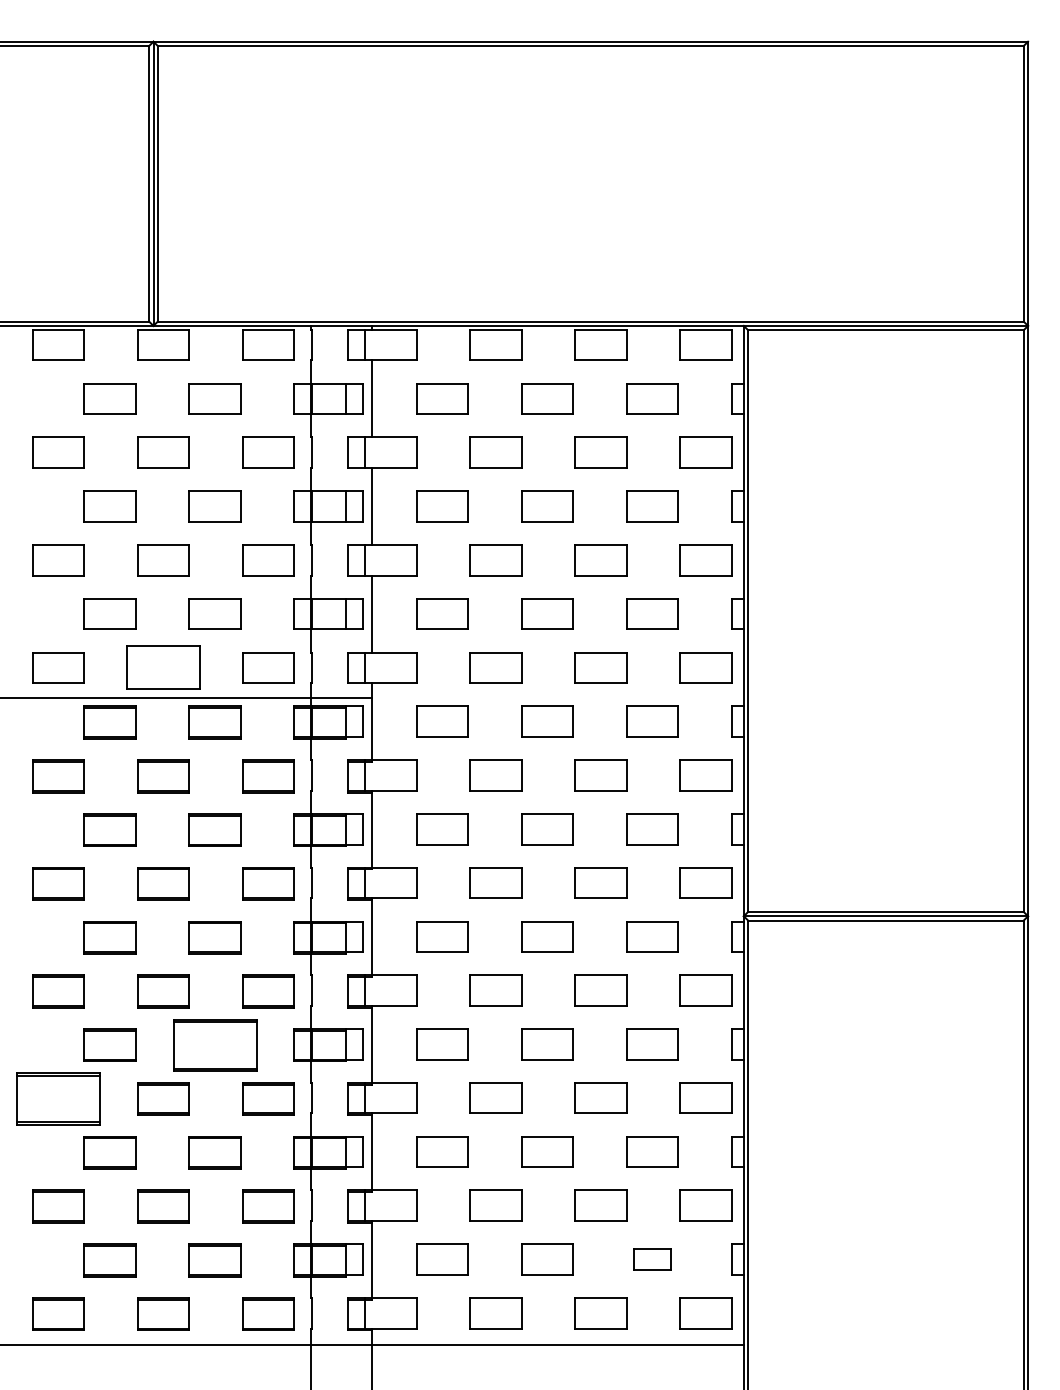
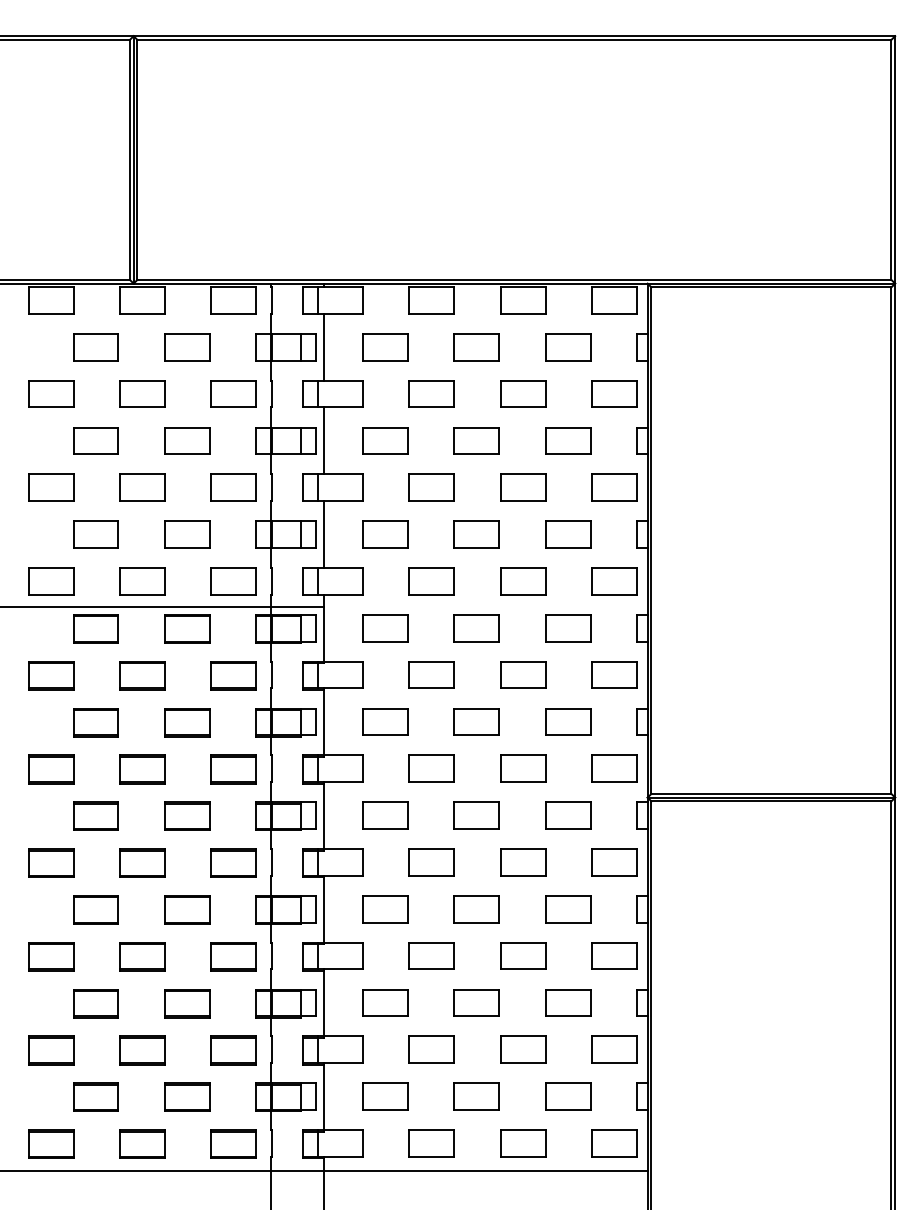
part: (163, 667) -> (142, 581), size x0.71
part: (214, 1044) -> (186, 909), size x0.62
part: (58, 1098) -> (50, 956), size x0.62
part: (652, 1259) -> (568, 1096), size x1.43

